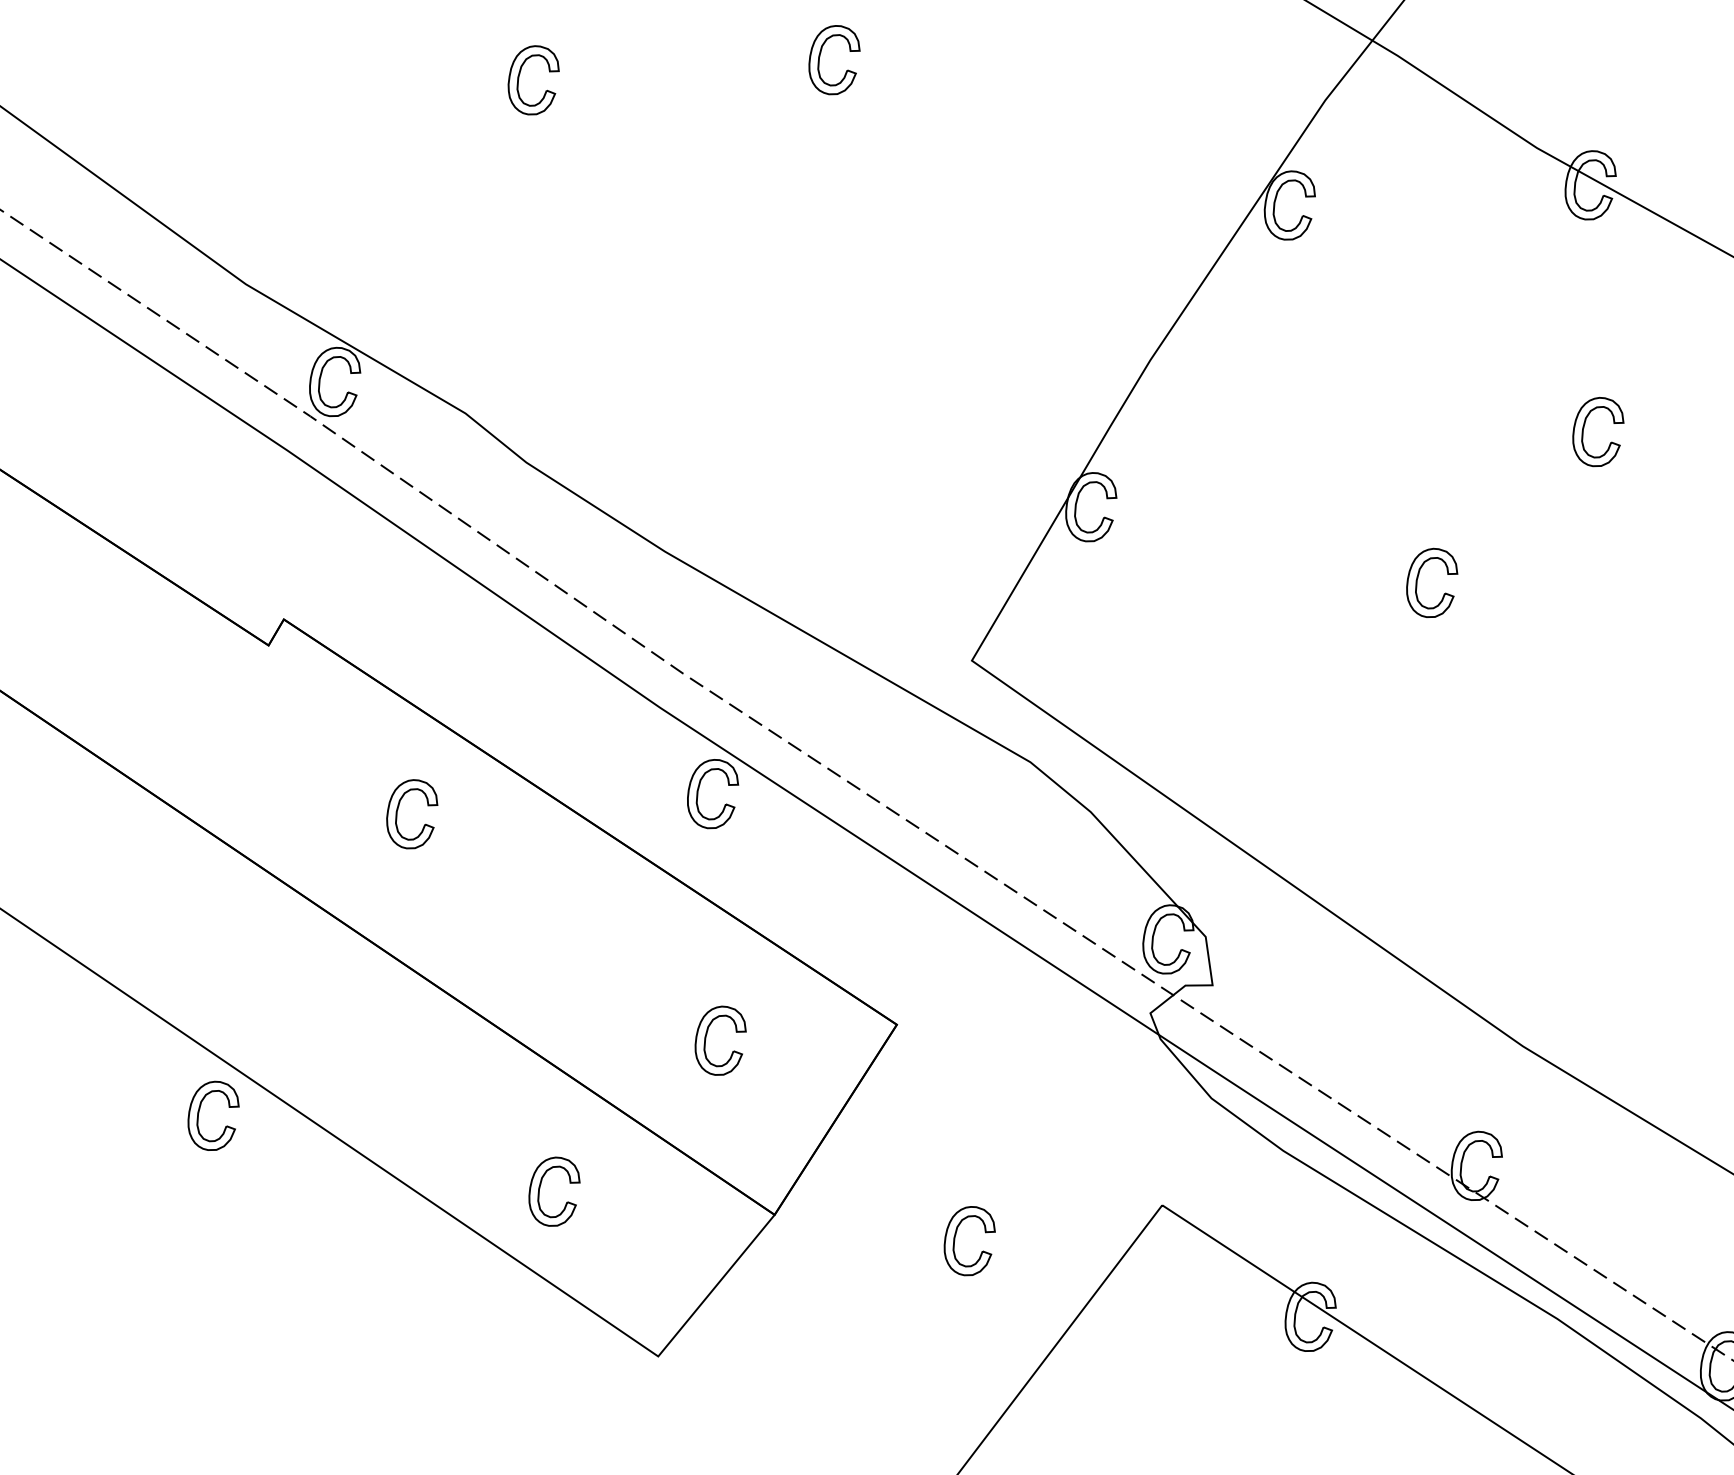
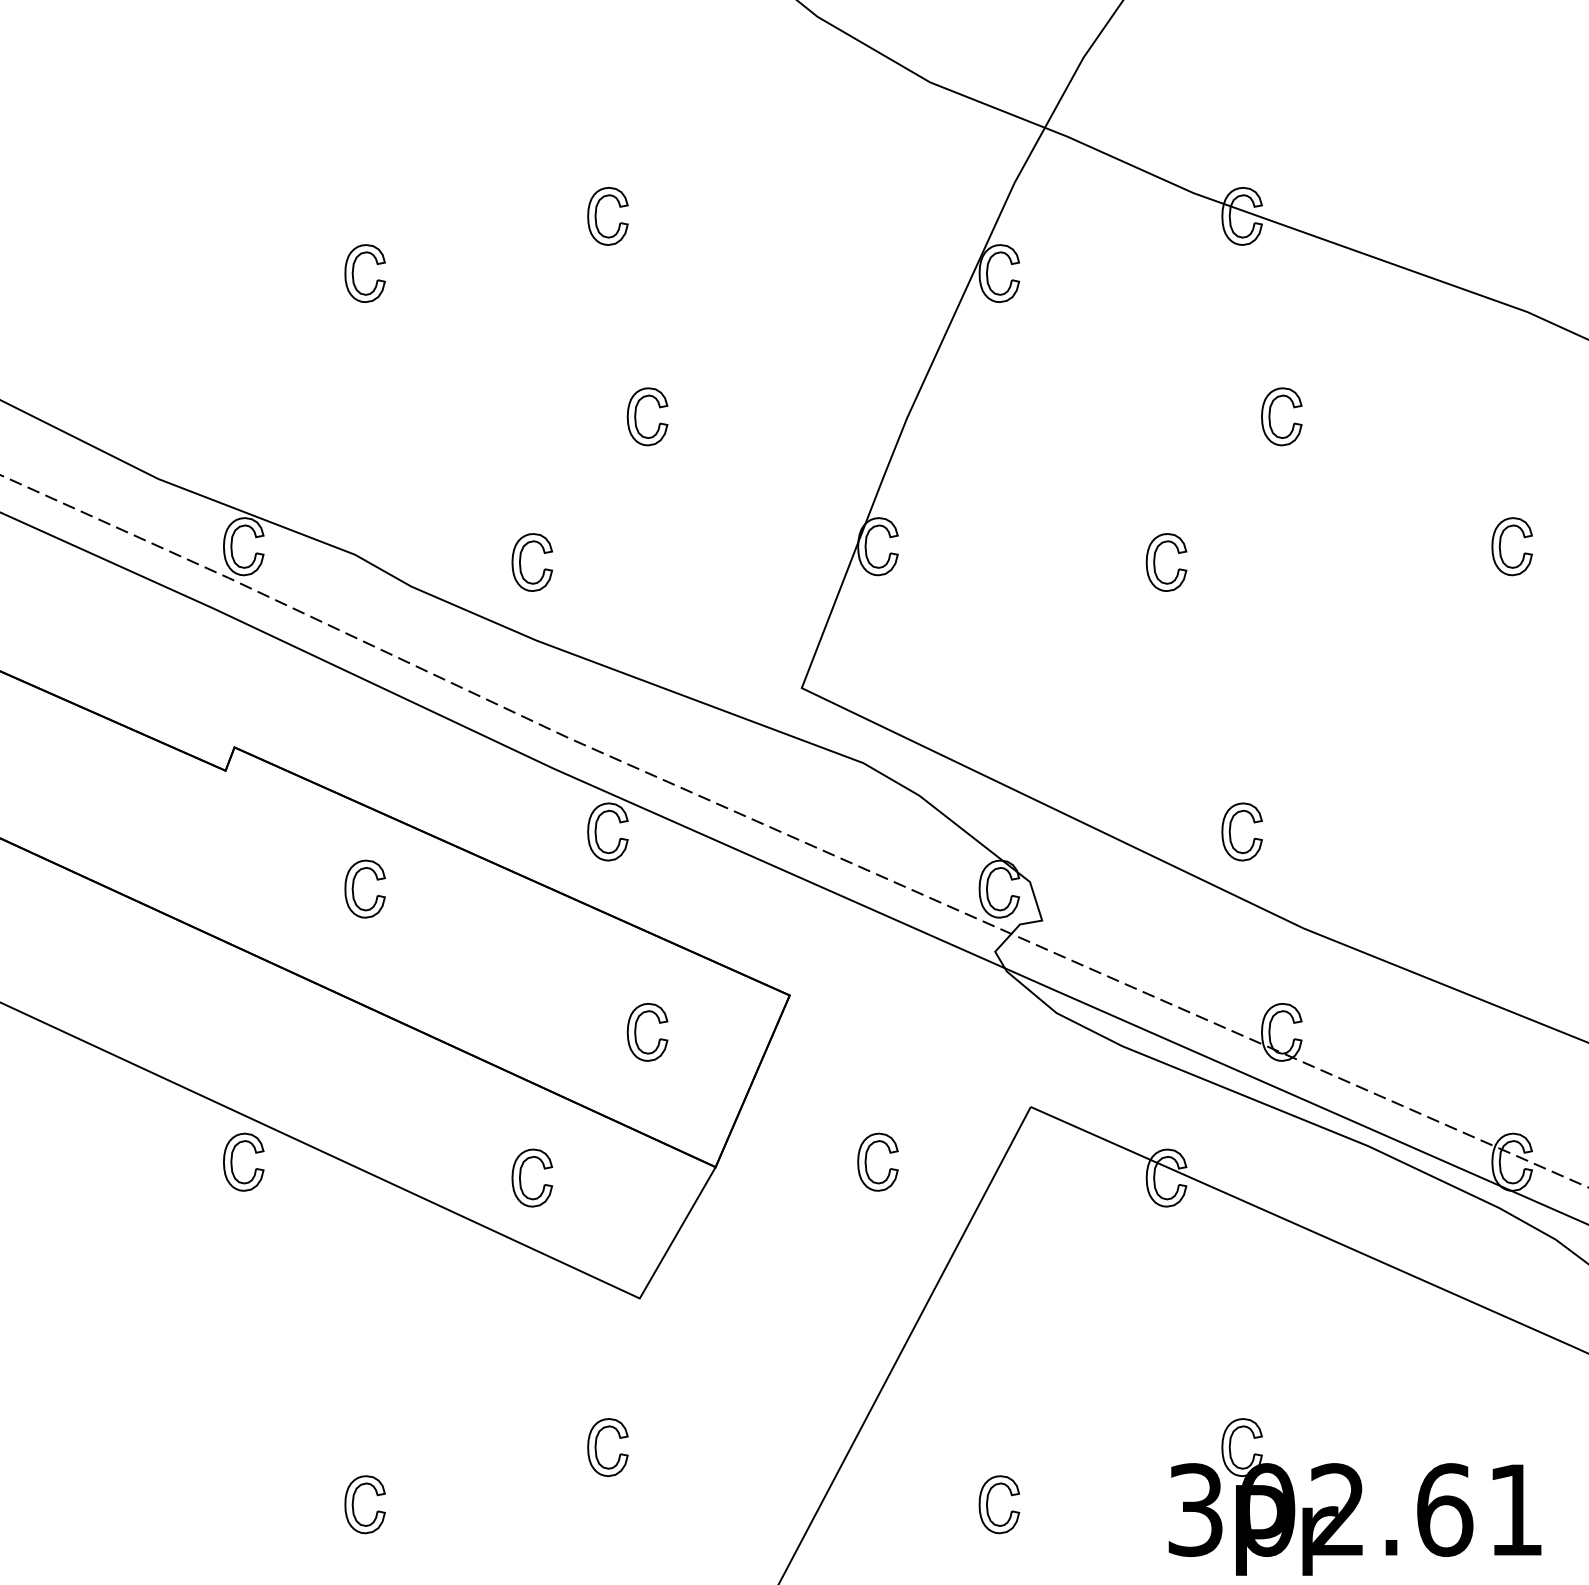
part: (828, 304) -> (636, 416), added
part: (661, 459) -> (521, 565), added
part: (1454, 916) -> (1230, 831), added

